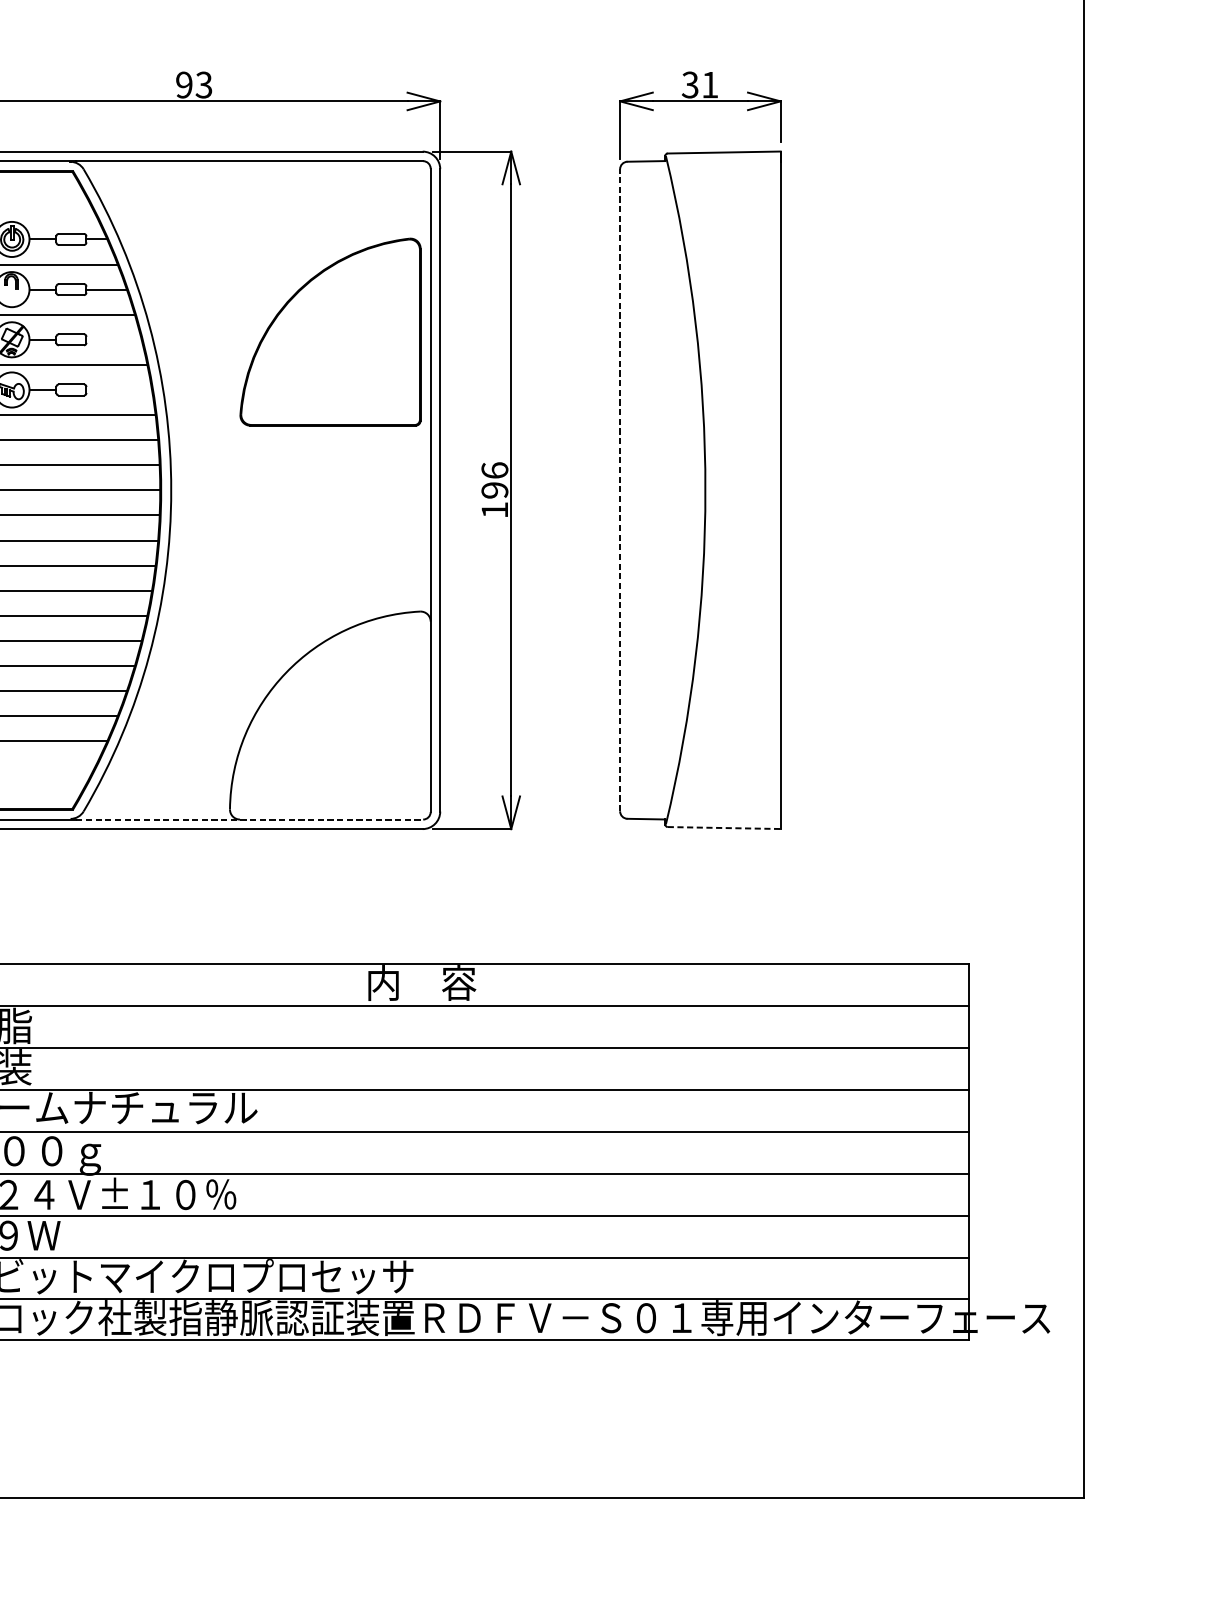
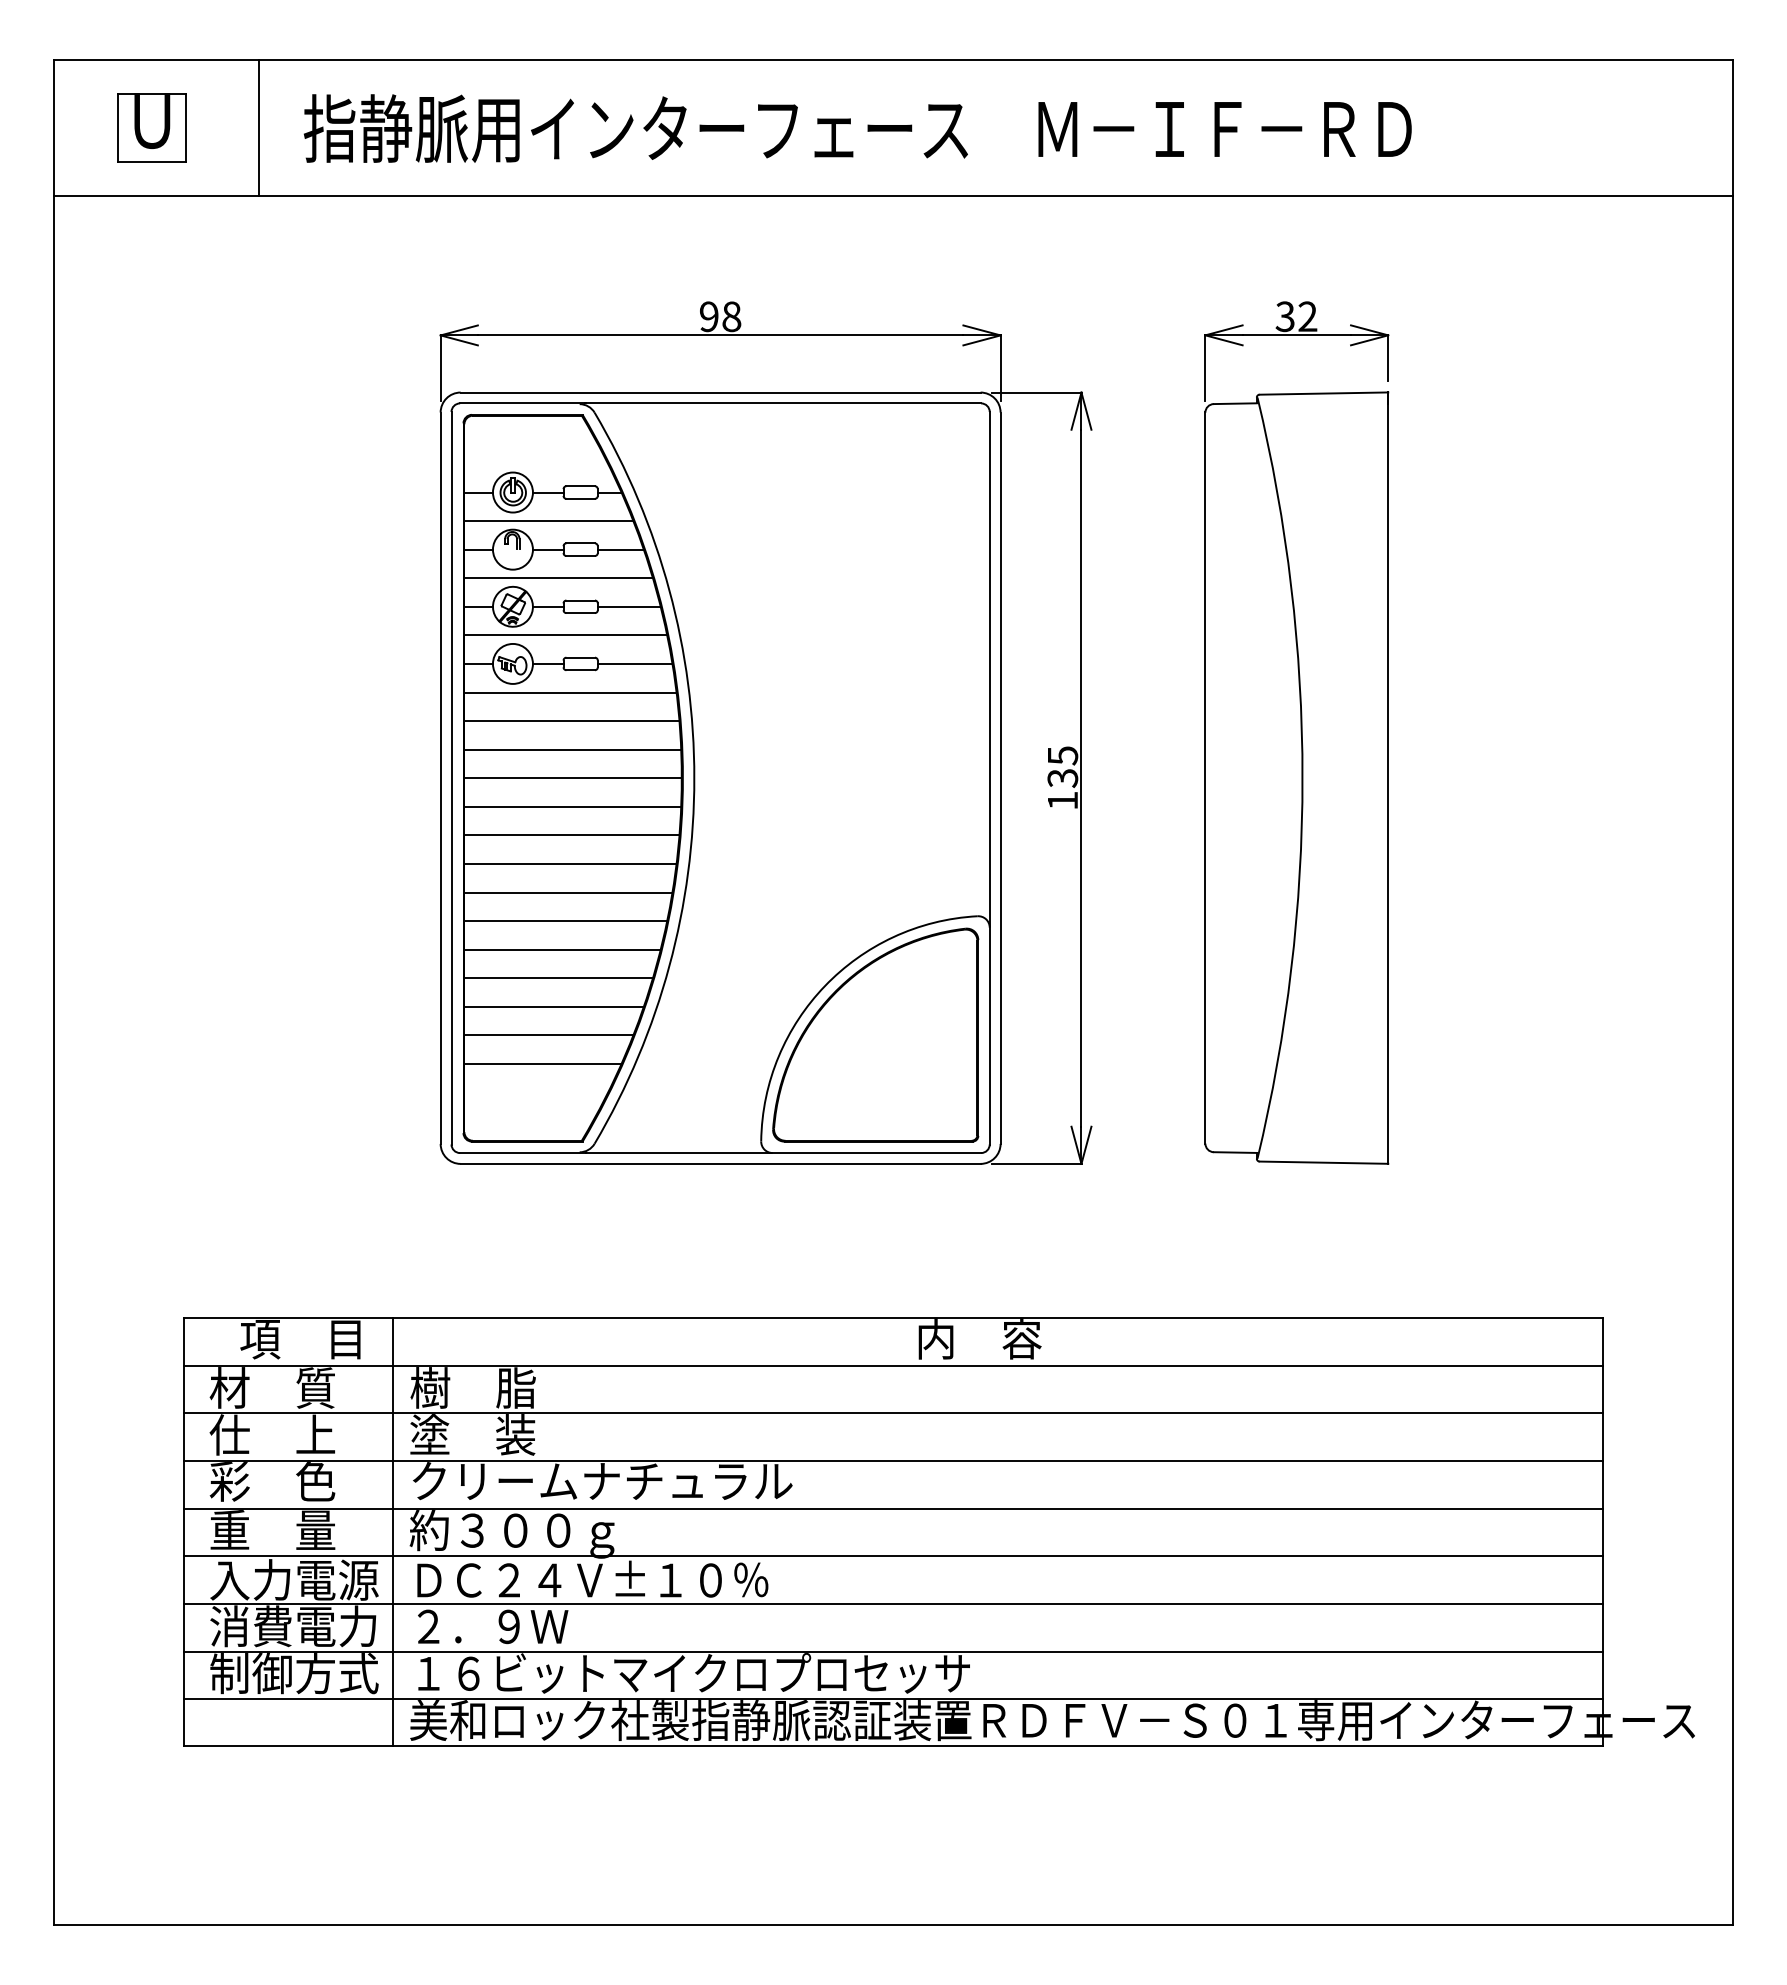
text: (203, 84) -> (731, 316), 93 -> 98
text: (709, 84) -> (1307, 316), 31 -> 32
part: (330, 331) -> (875, 1034), moved
line: (113, 339) -> (628, 606), added
line: (118, 389) -> (634, 663), added
text: (494, 480) -> (1062, 767), 196 -> 135
line: (620, 490) -> (1205, 778), dashed -> solid
line: (249, 819) -> (783, 1153), dashed -> solid
line: (724, 827) -> (1324, 1162), dashed -> solid

